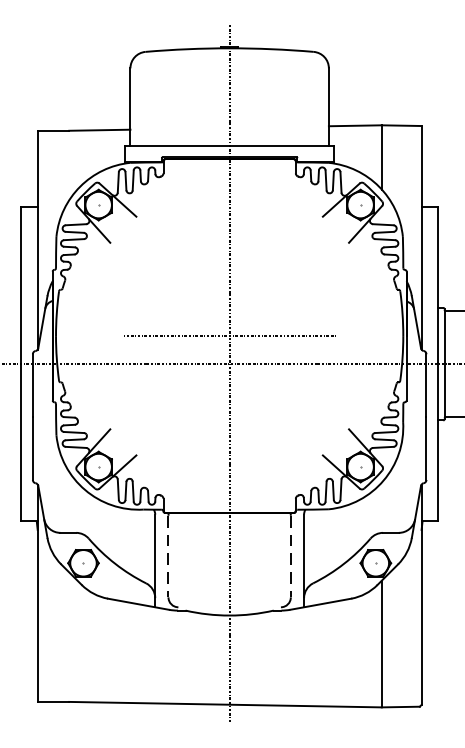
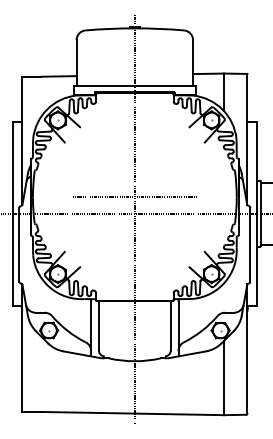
line: (167, 556) -> (98, 326), dashed -> solid
line: (290, 556) -> (170, 326), dashed -> solid

